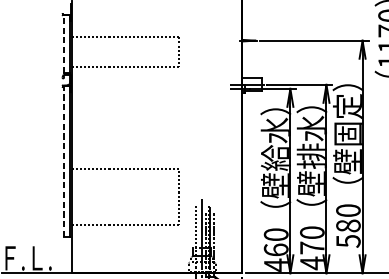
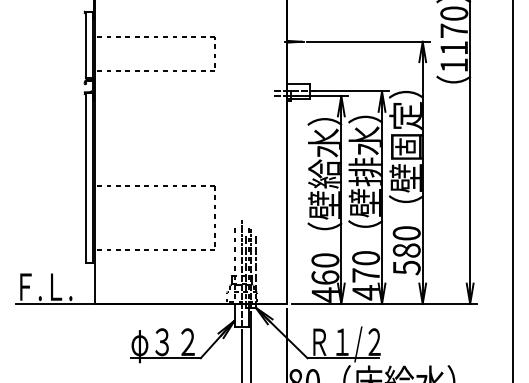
line: (63, 44) -> (85, 45), dashed -> solid
line: (63, 161) -> (85, 178), dashed -> solid

